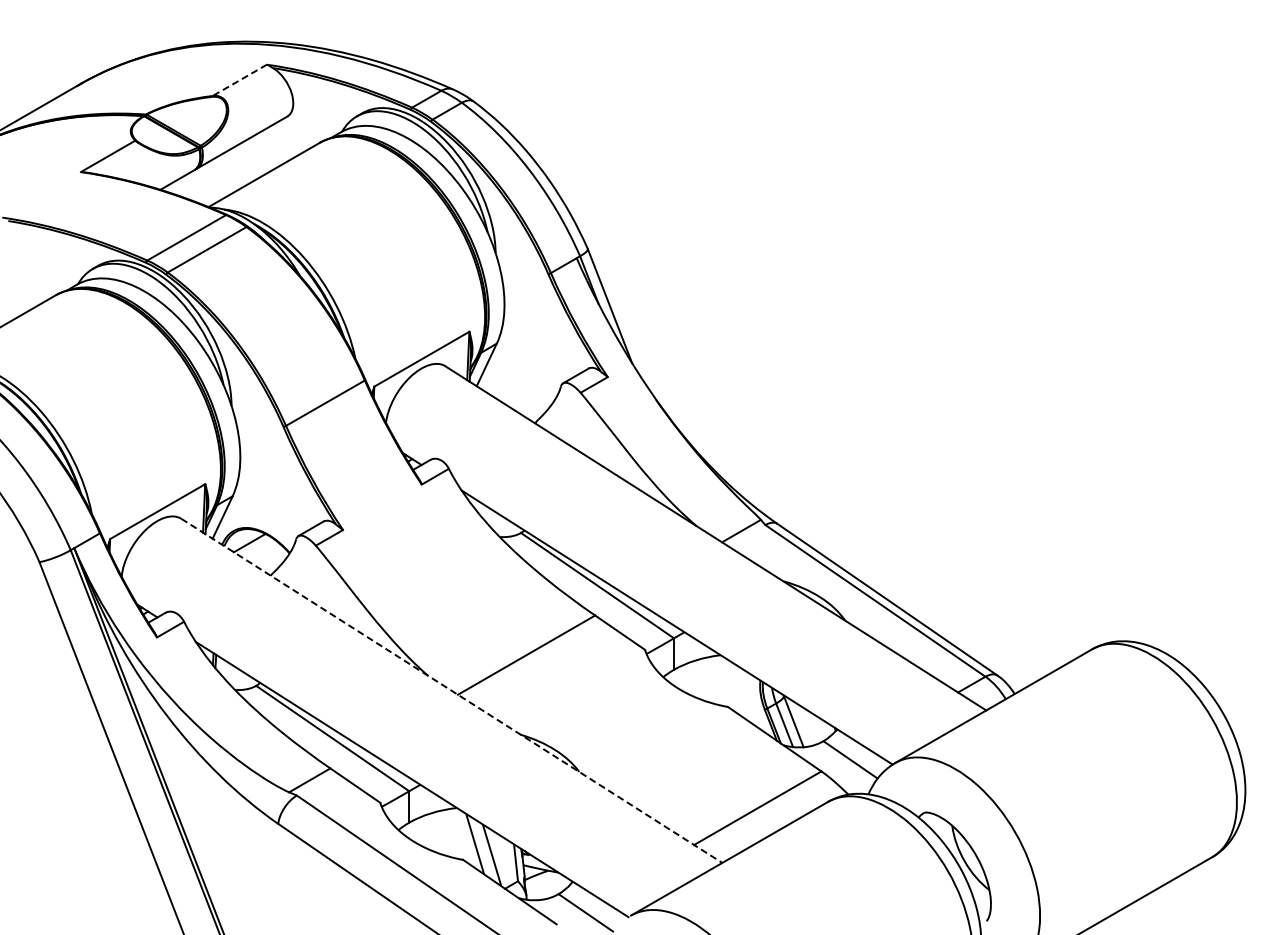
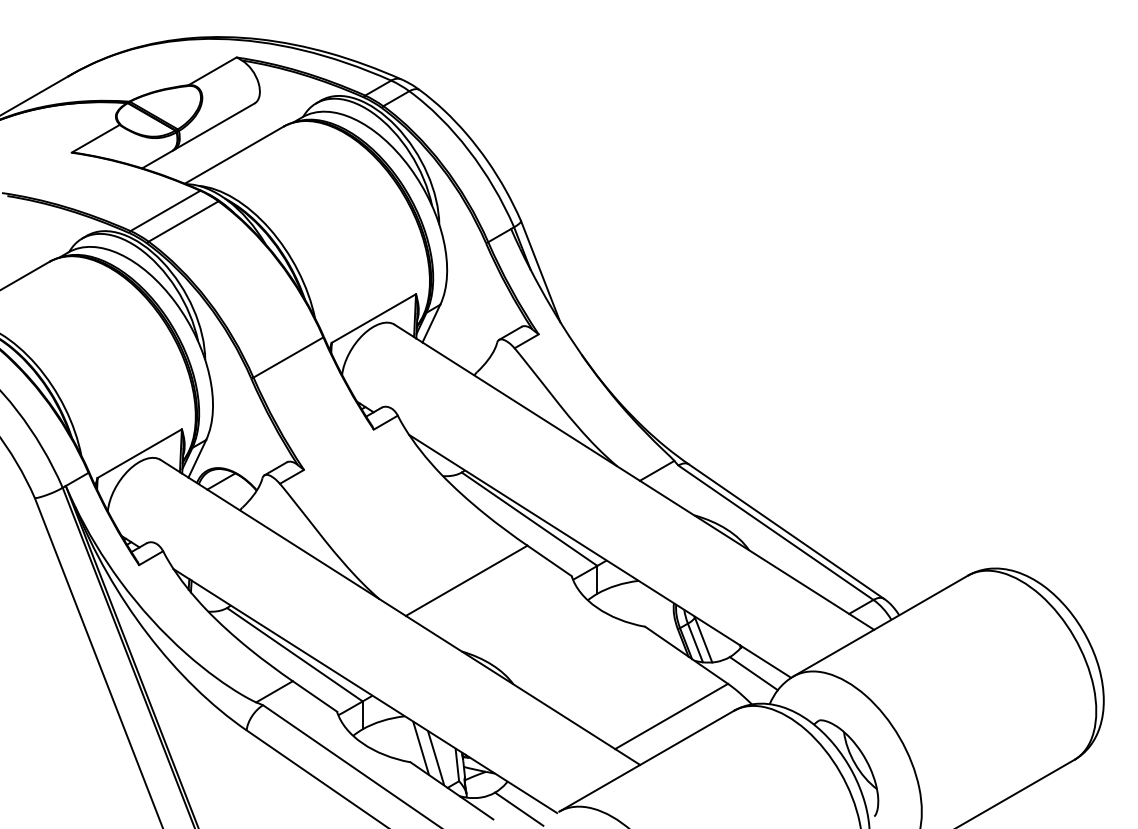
line: (239, 80) -> (212, 71), dashed -> solid
line: (451, 690) -> (400, 612), dashed -> solid

